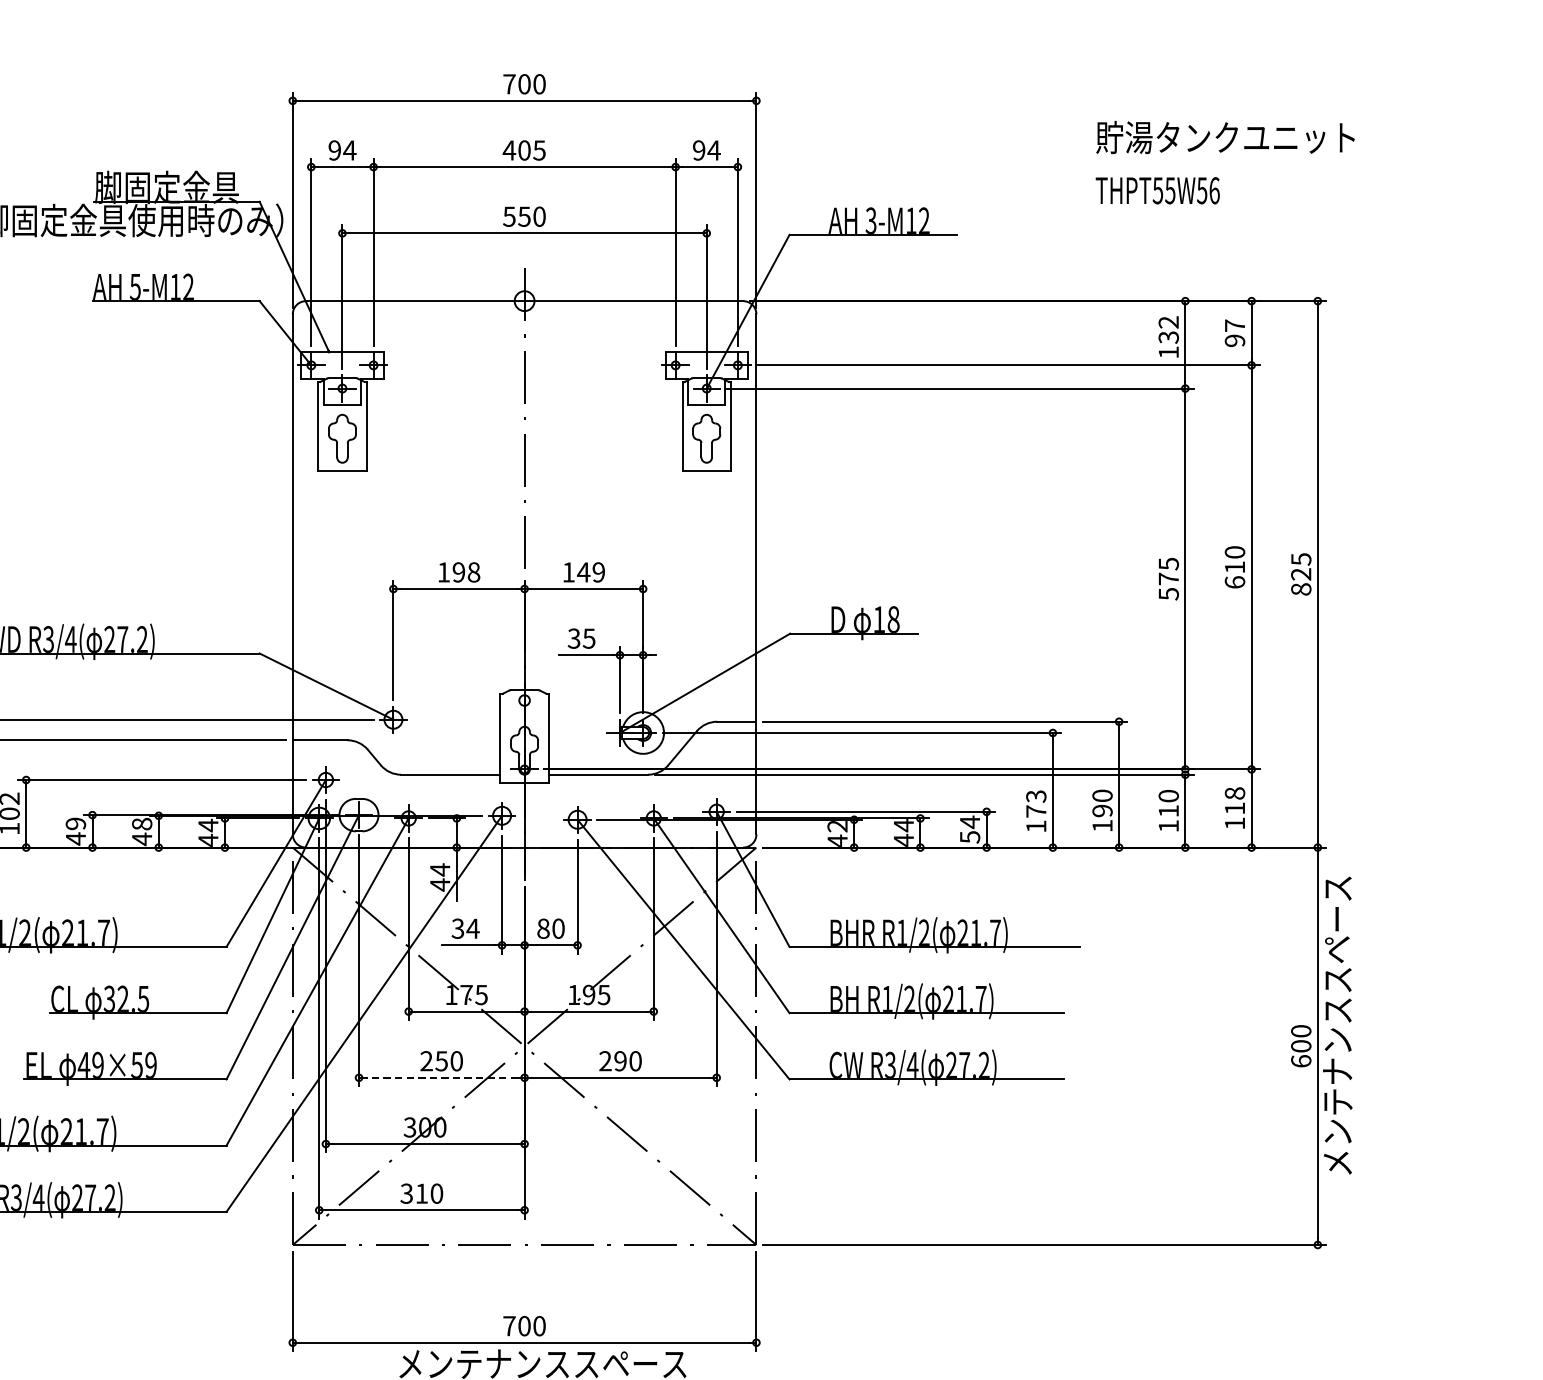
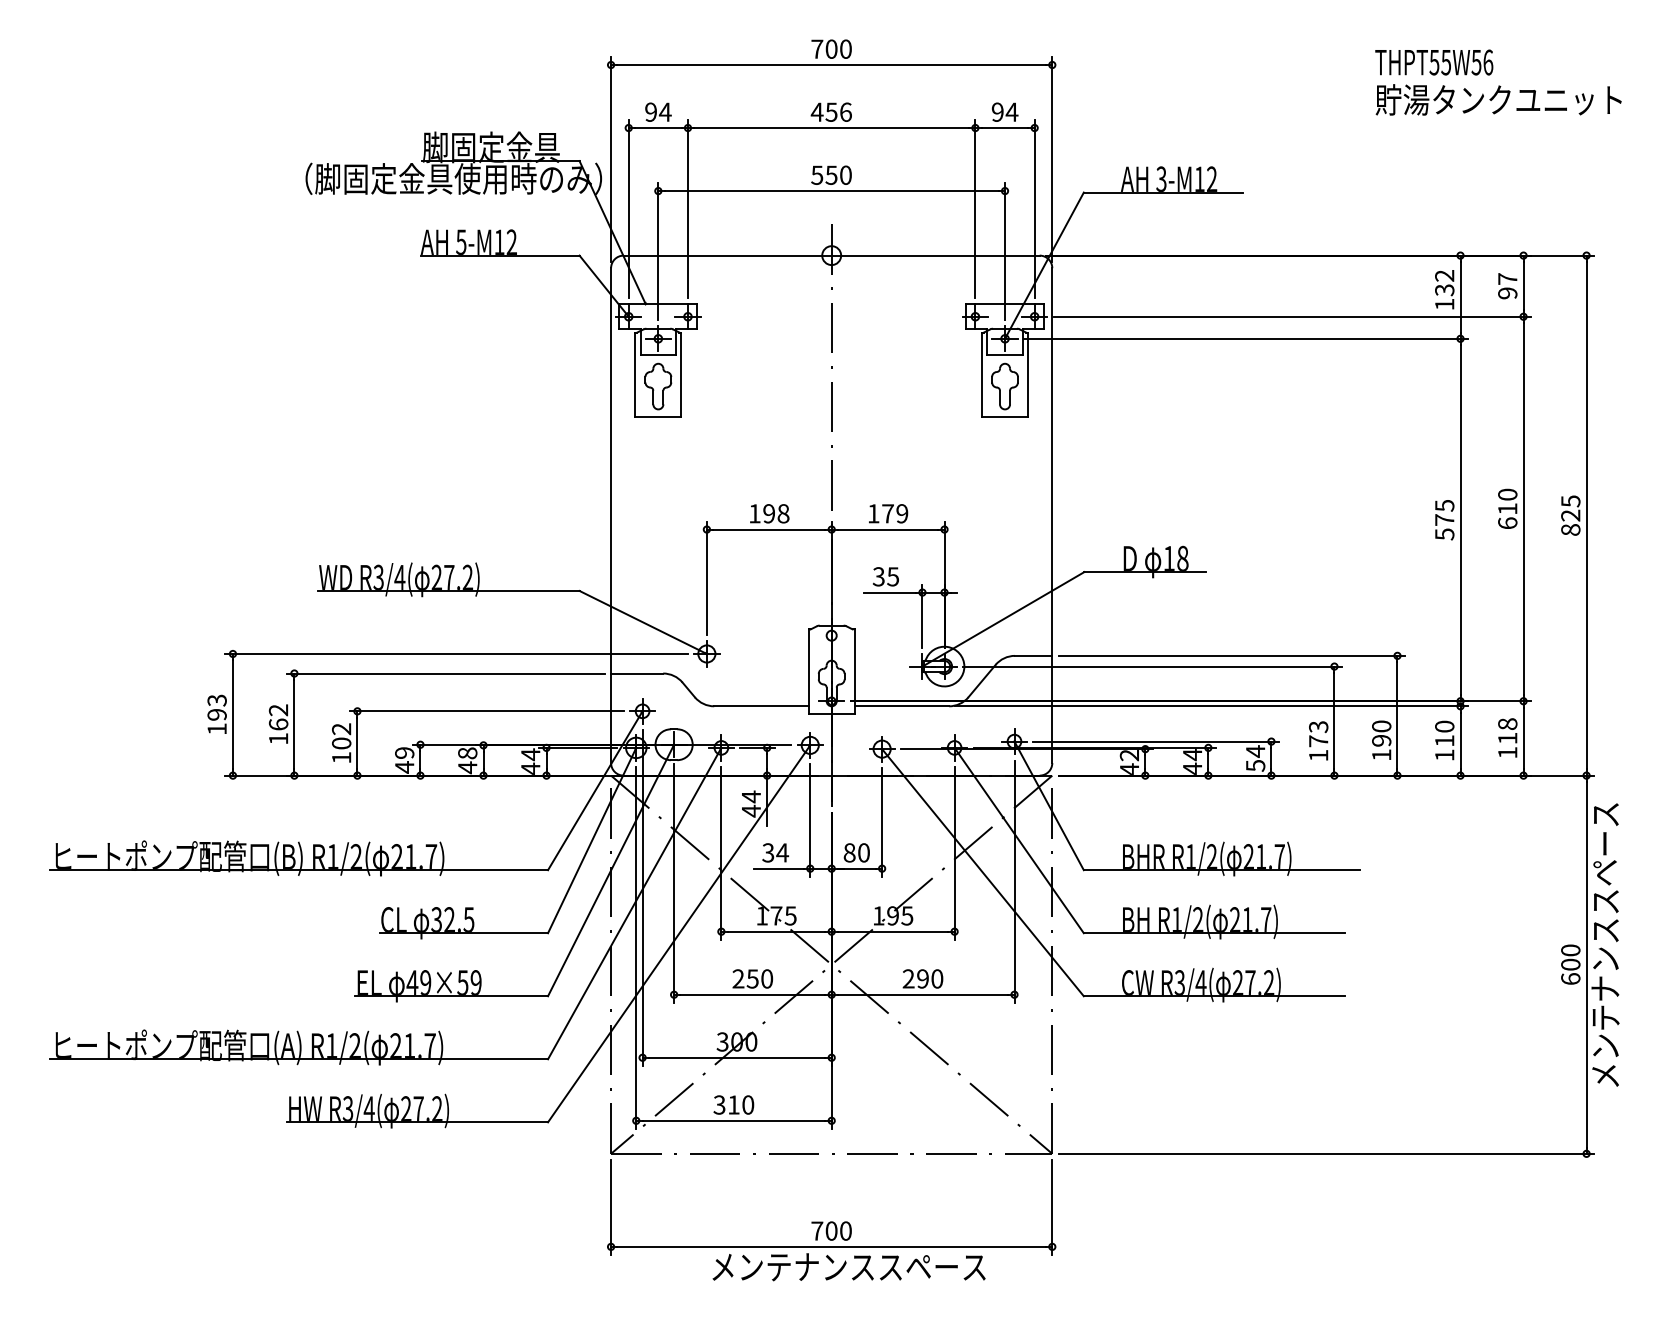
text: (531, 149) -> (838, 111), 405 -> 456
text: (1158, 190) -> (1434, 62), moved
text: (583, 572) -> (887, 513), 149 -> 179
line: (441, 1077) -> (752, 994), dashed -> solid

